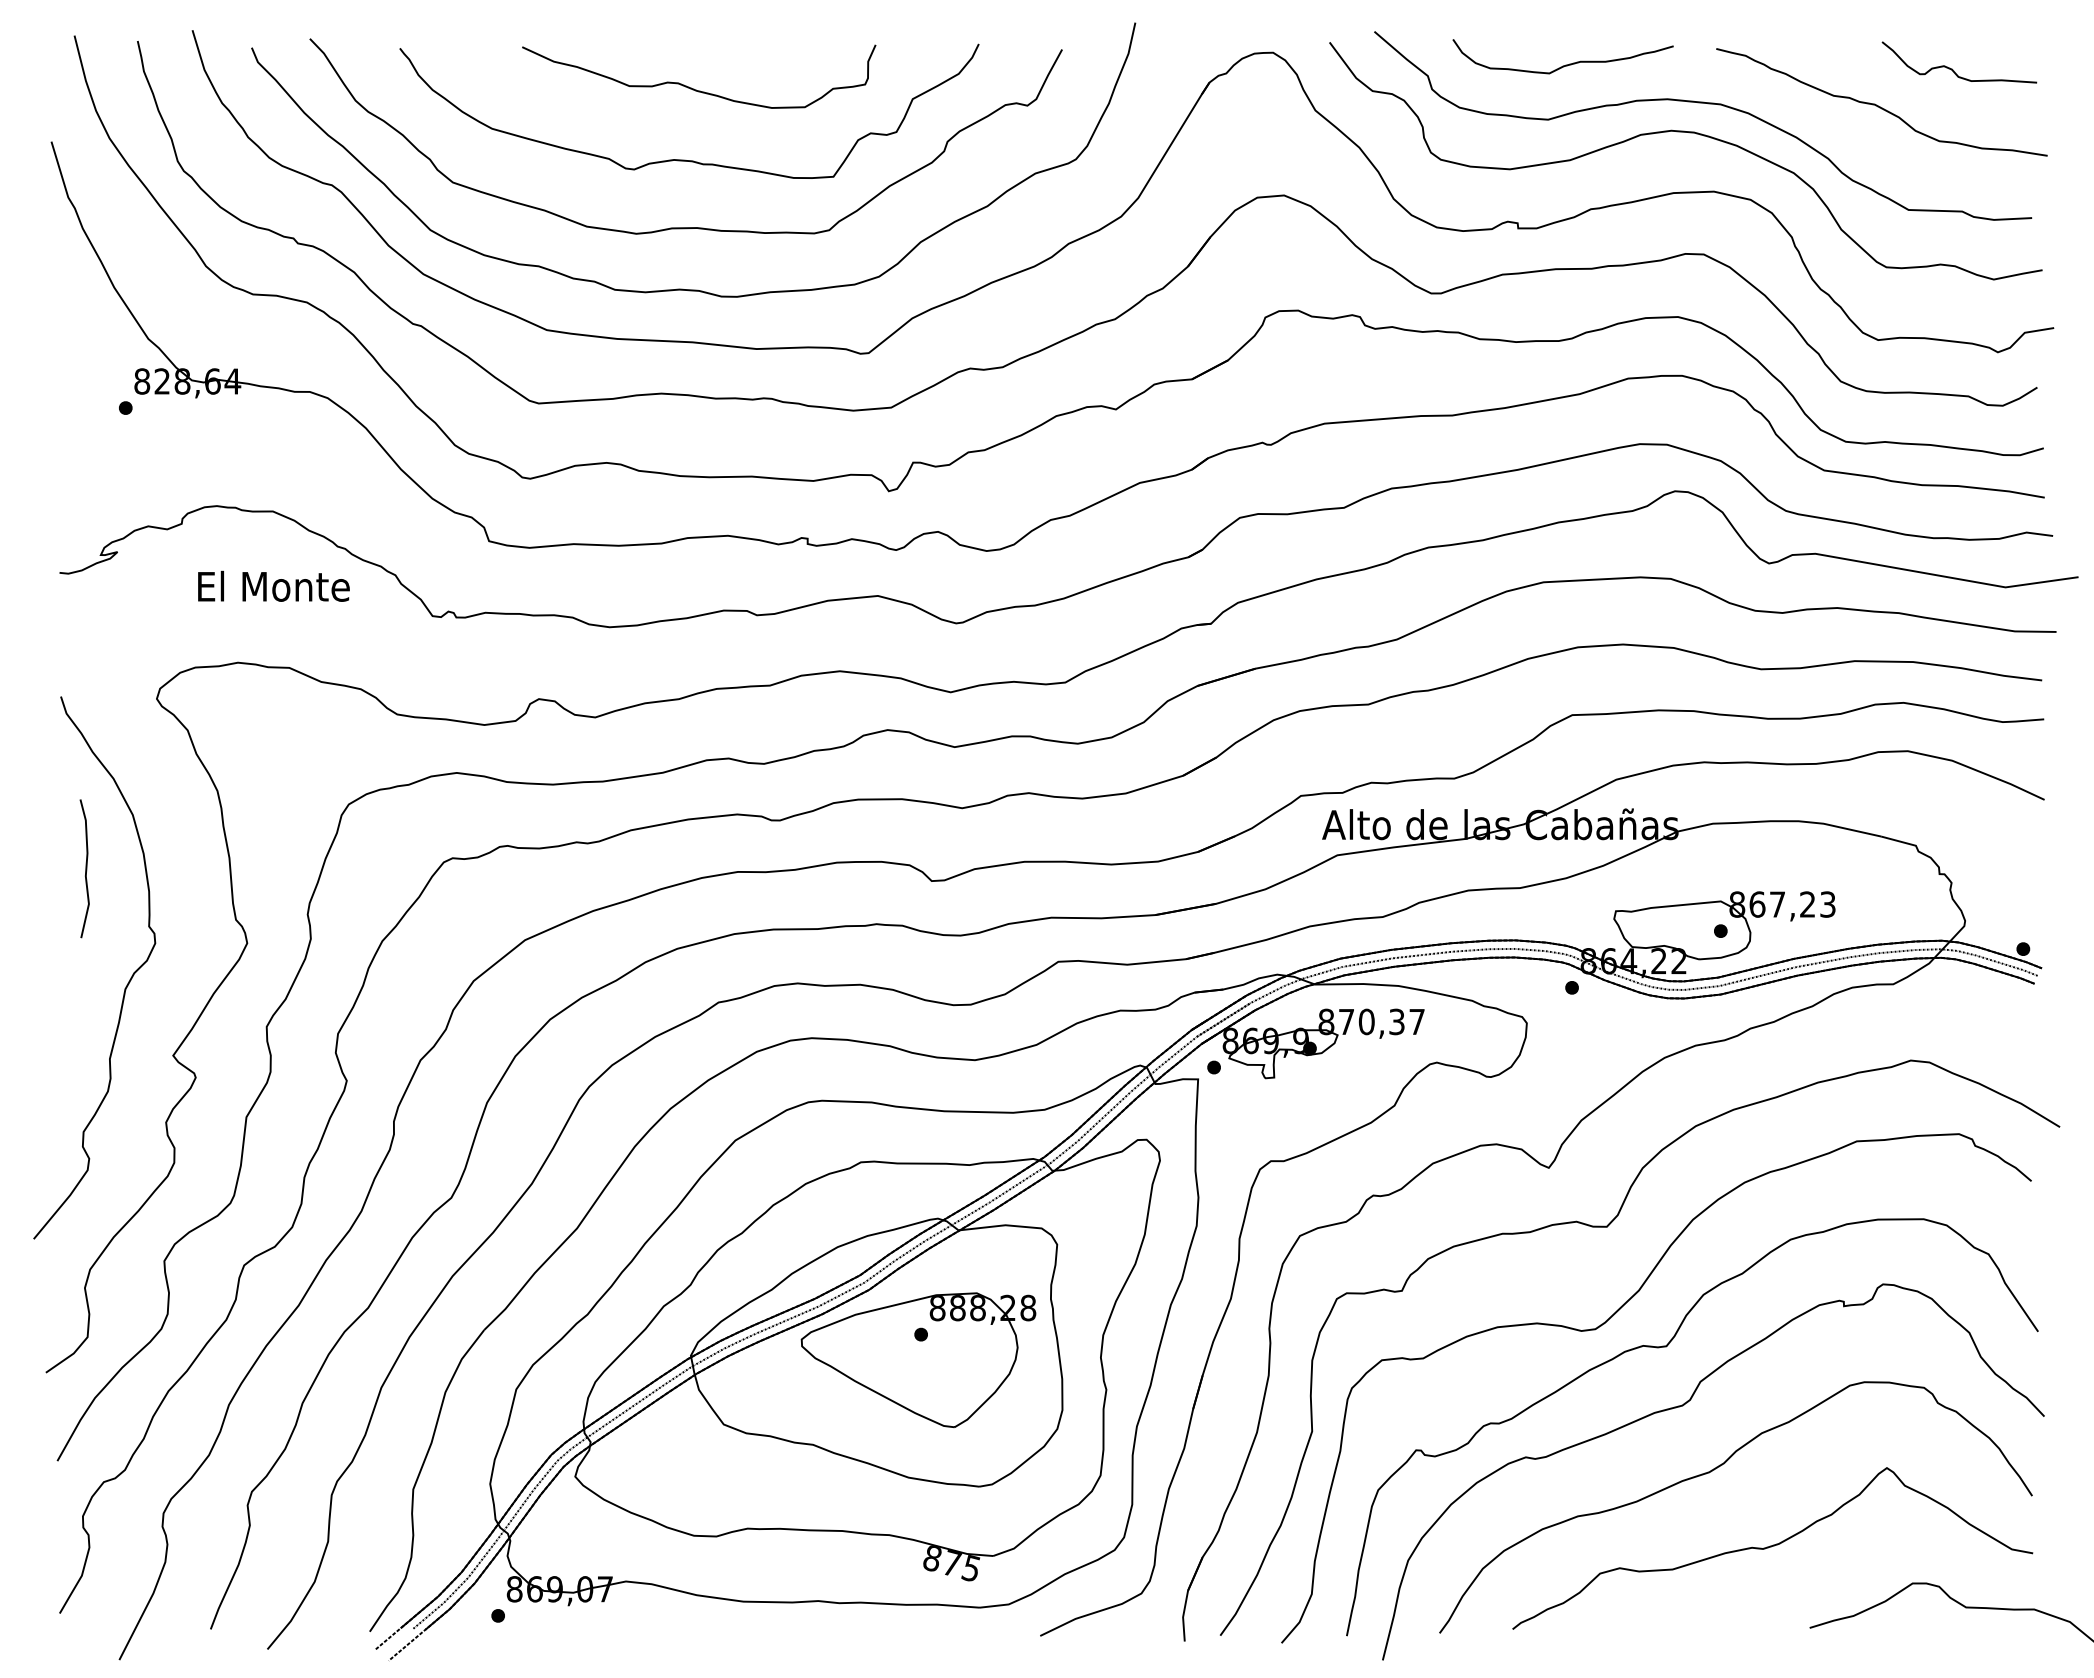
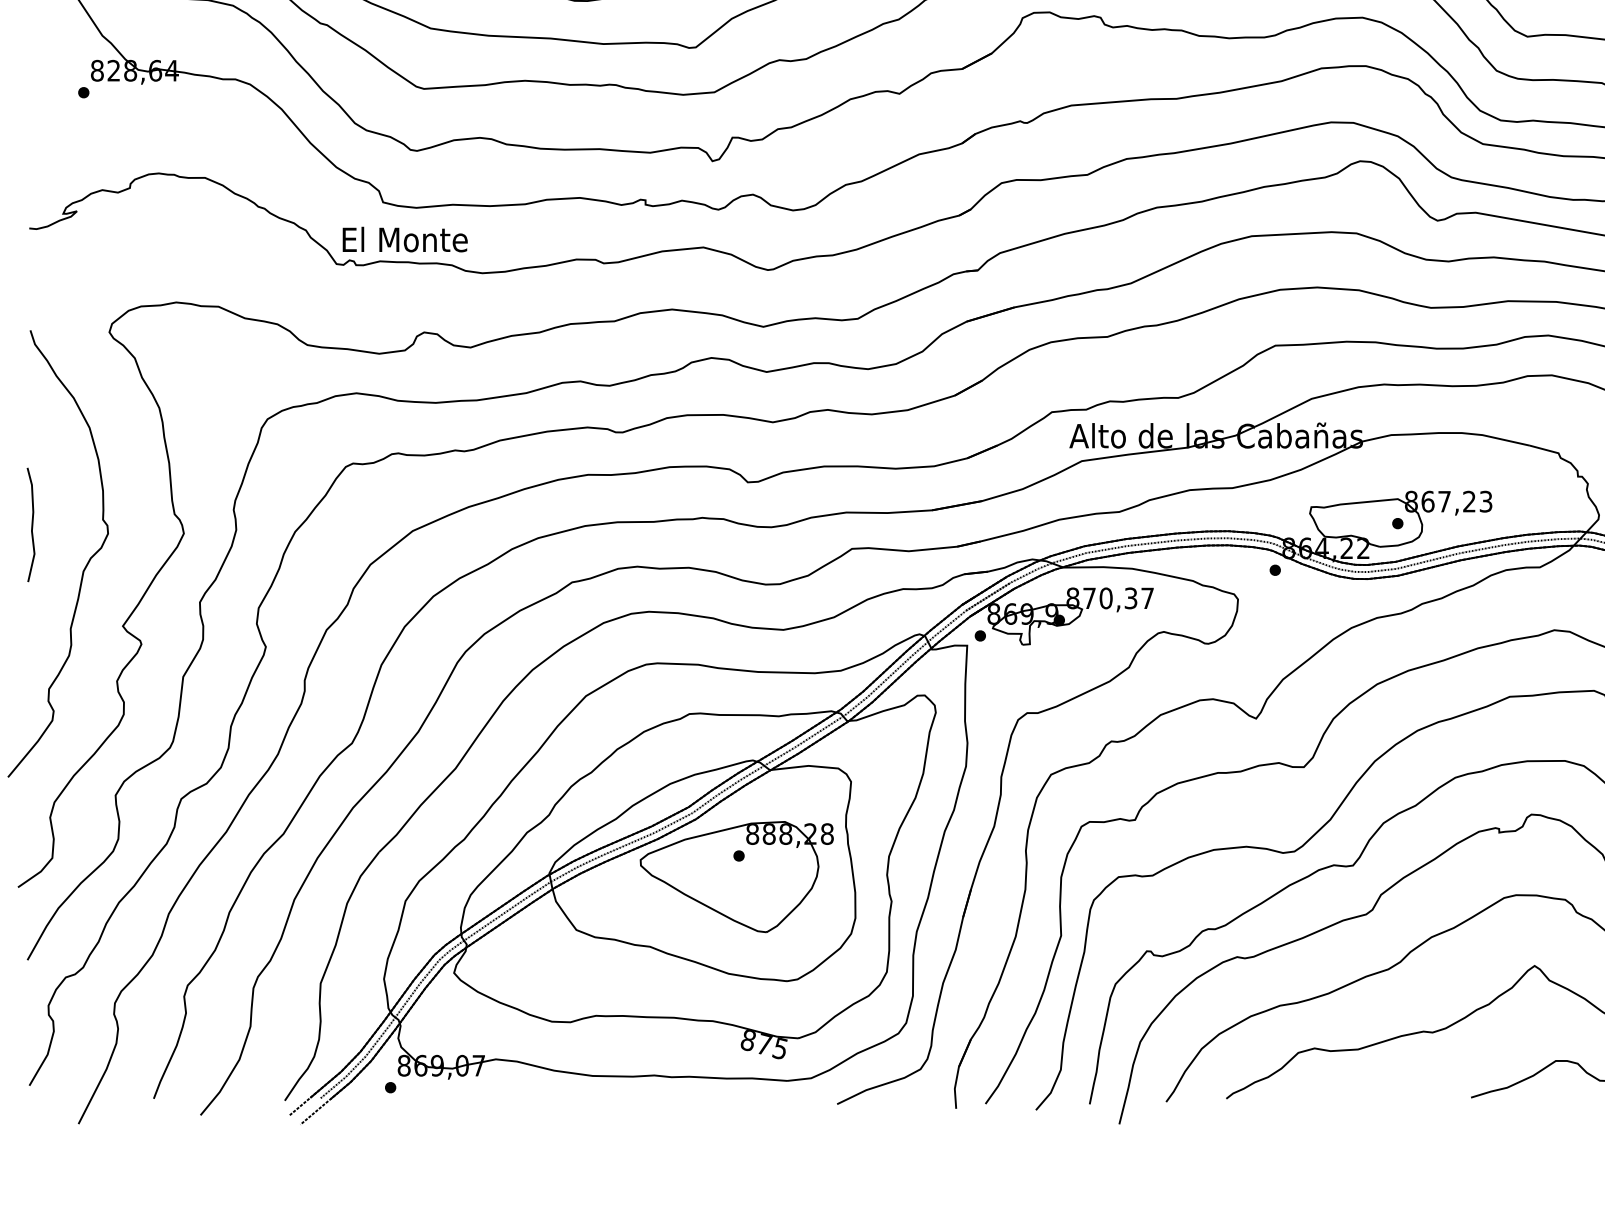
text: (273, 585) -> (404, 238), moved
curve: (85, 868) -> (31, 524), moved

